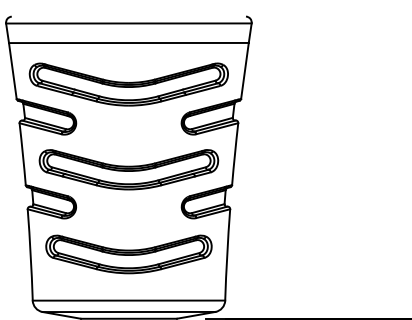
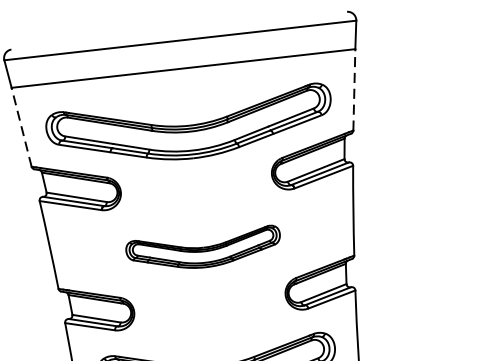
line: (12, 70) -> (21, 126), solid -> dashed
line: (245, 70) -> (355, 89), solid -> dashed
part: (128, 169) -> (203, 249), size x0.6

